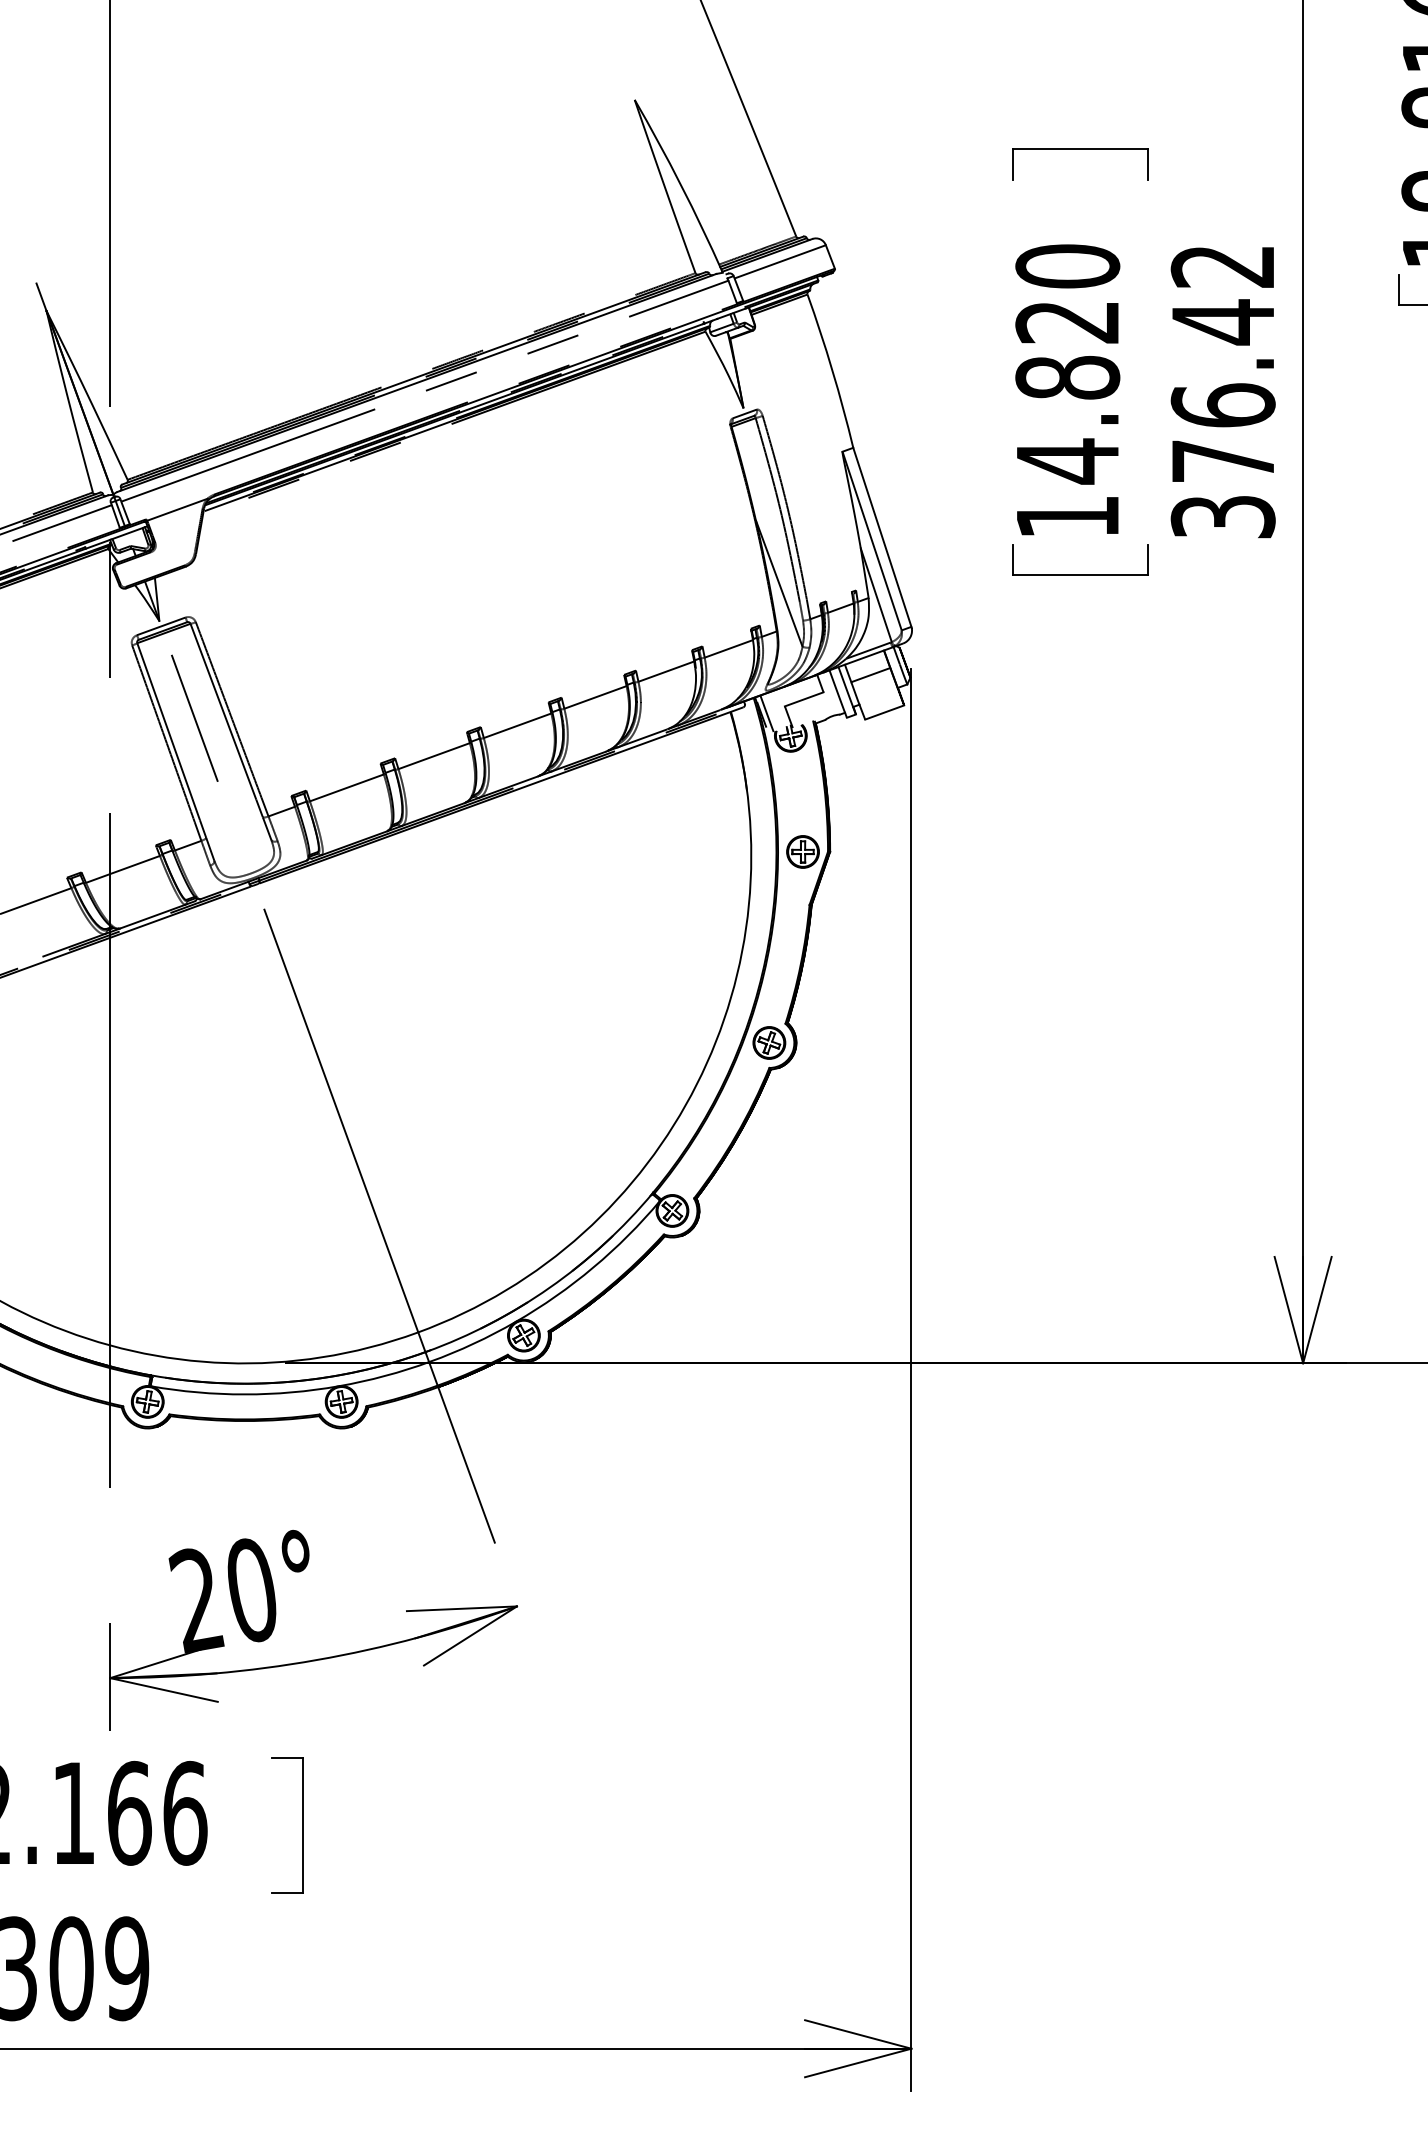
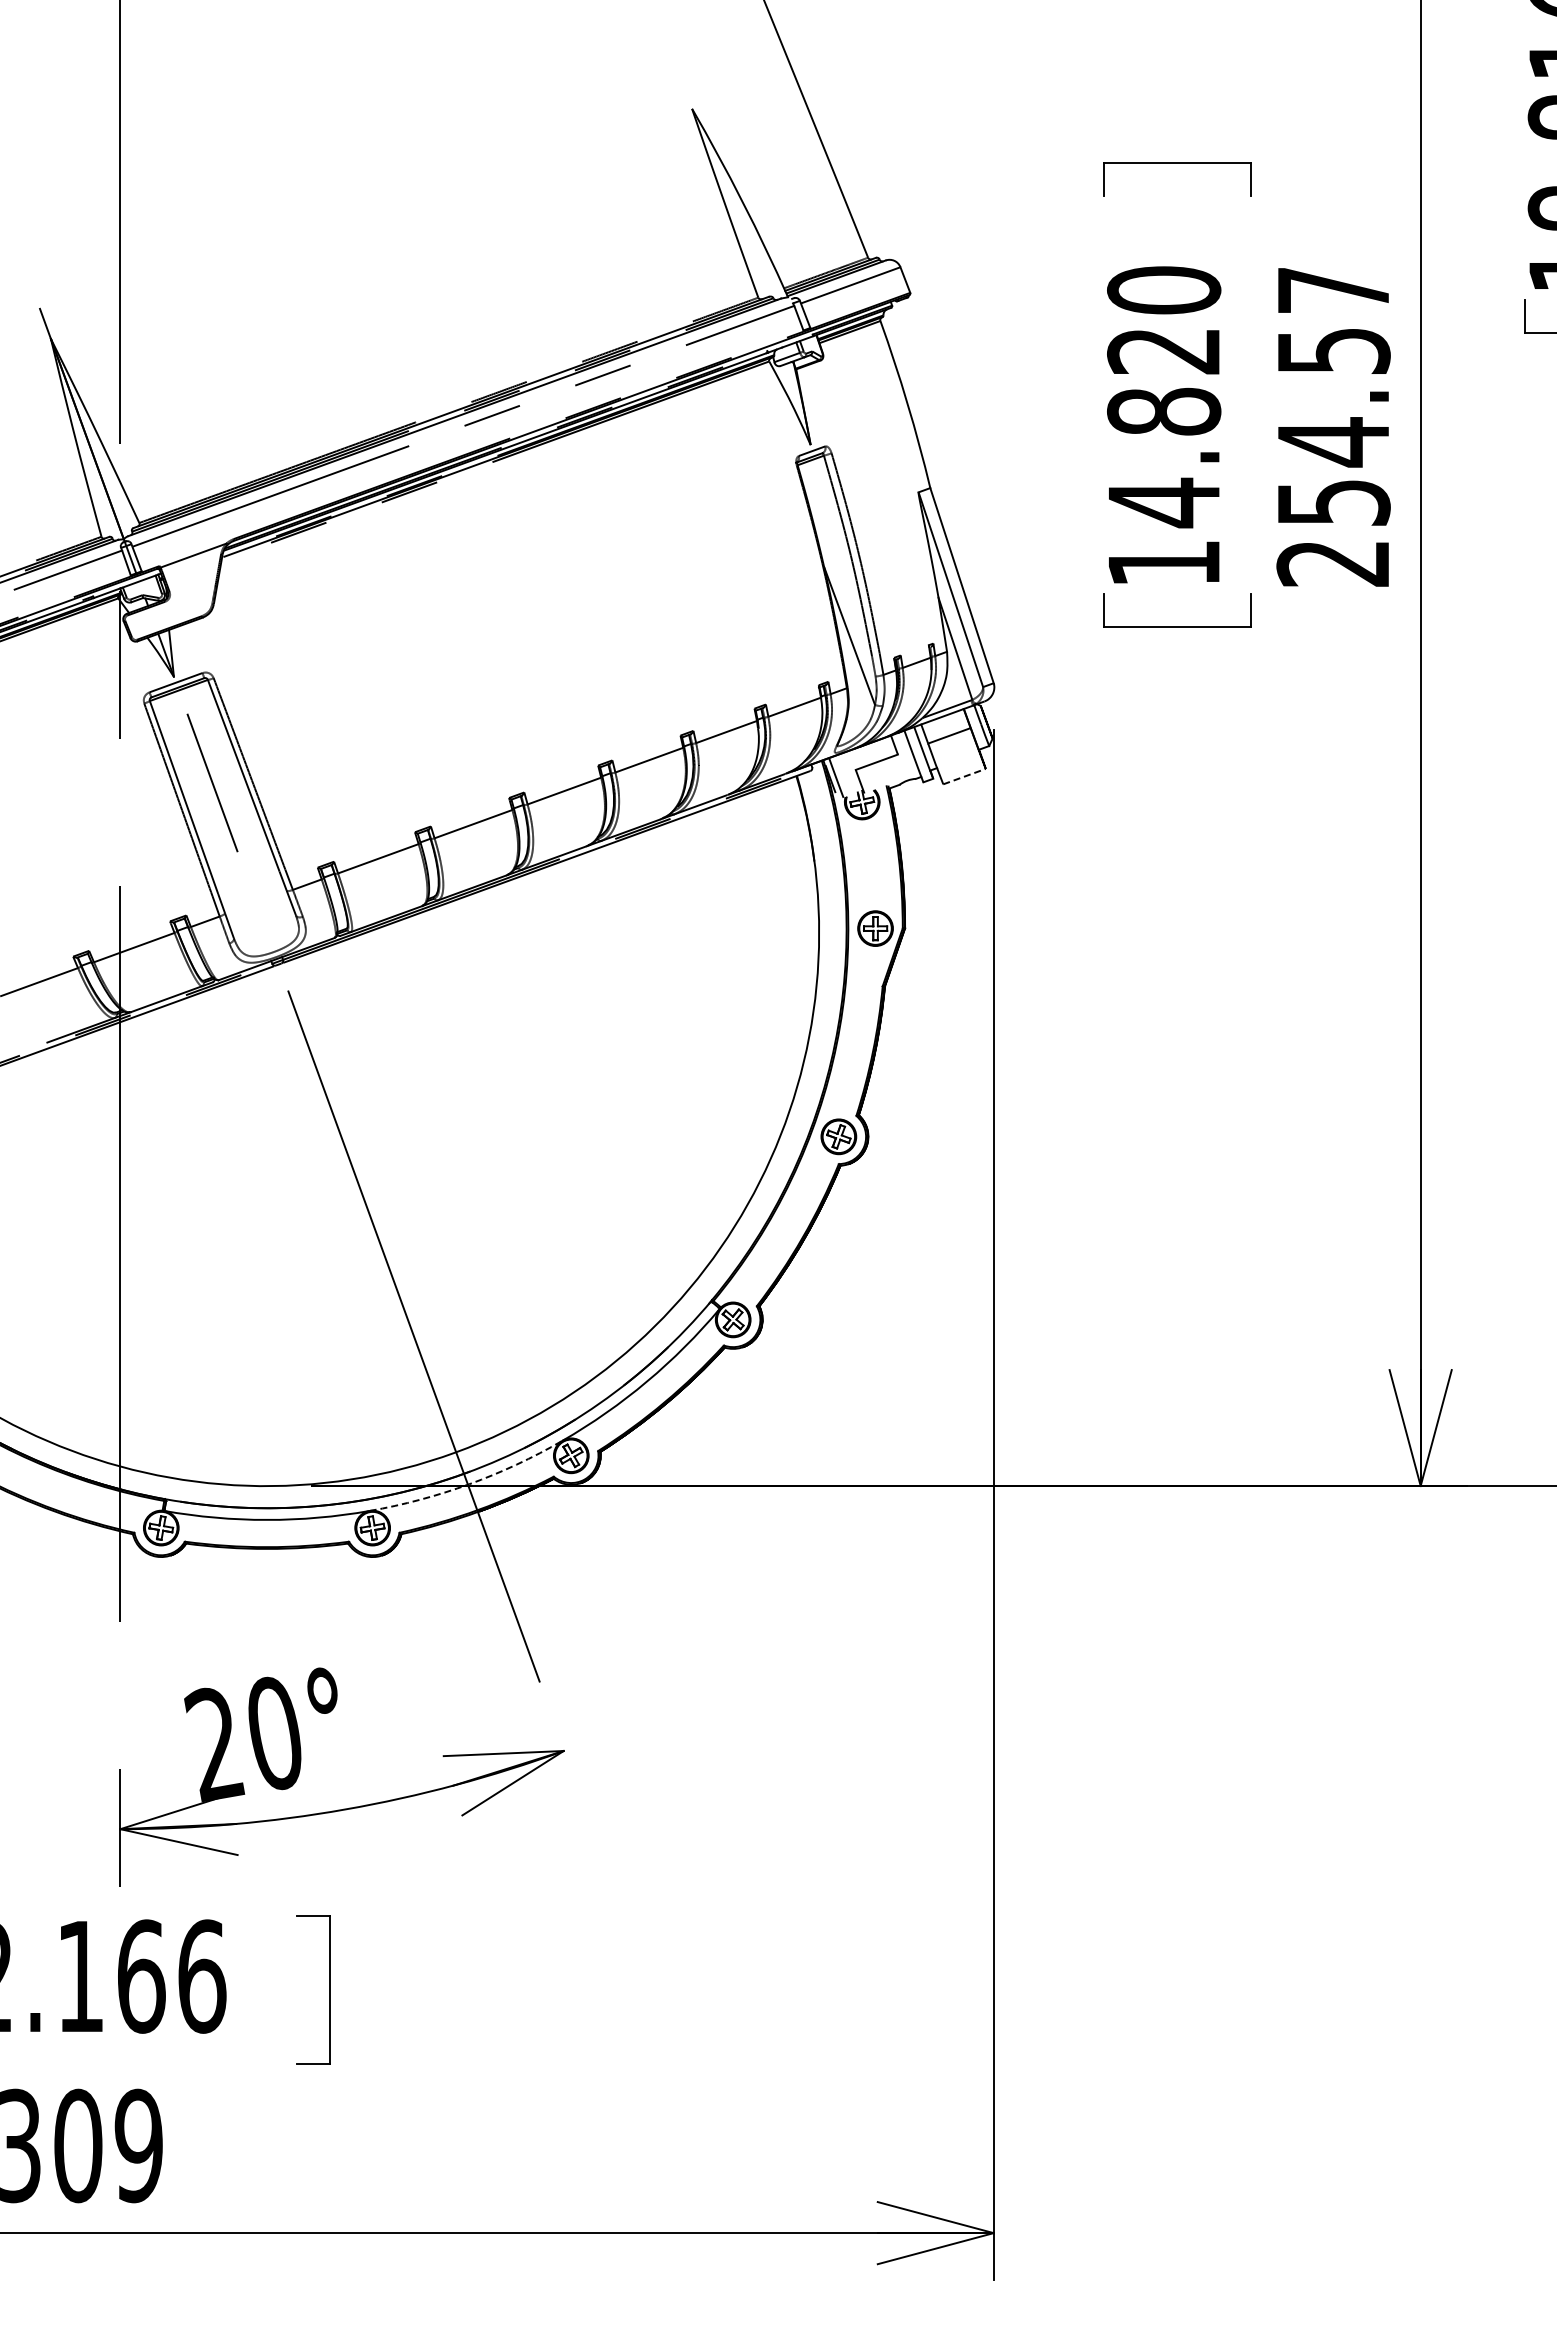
text: (1223, 392) -> (1333, 427), 376.42 -> 254.57
line: (884, 712) -> (964, 776), solid -> dashed
arc: (430, 1361) -> (469, 1484), solid -> dashed

